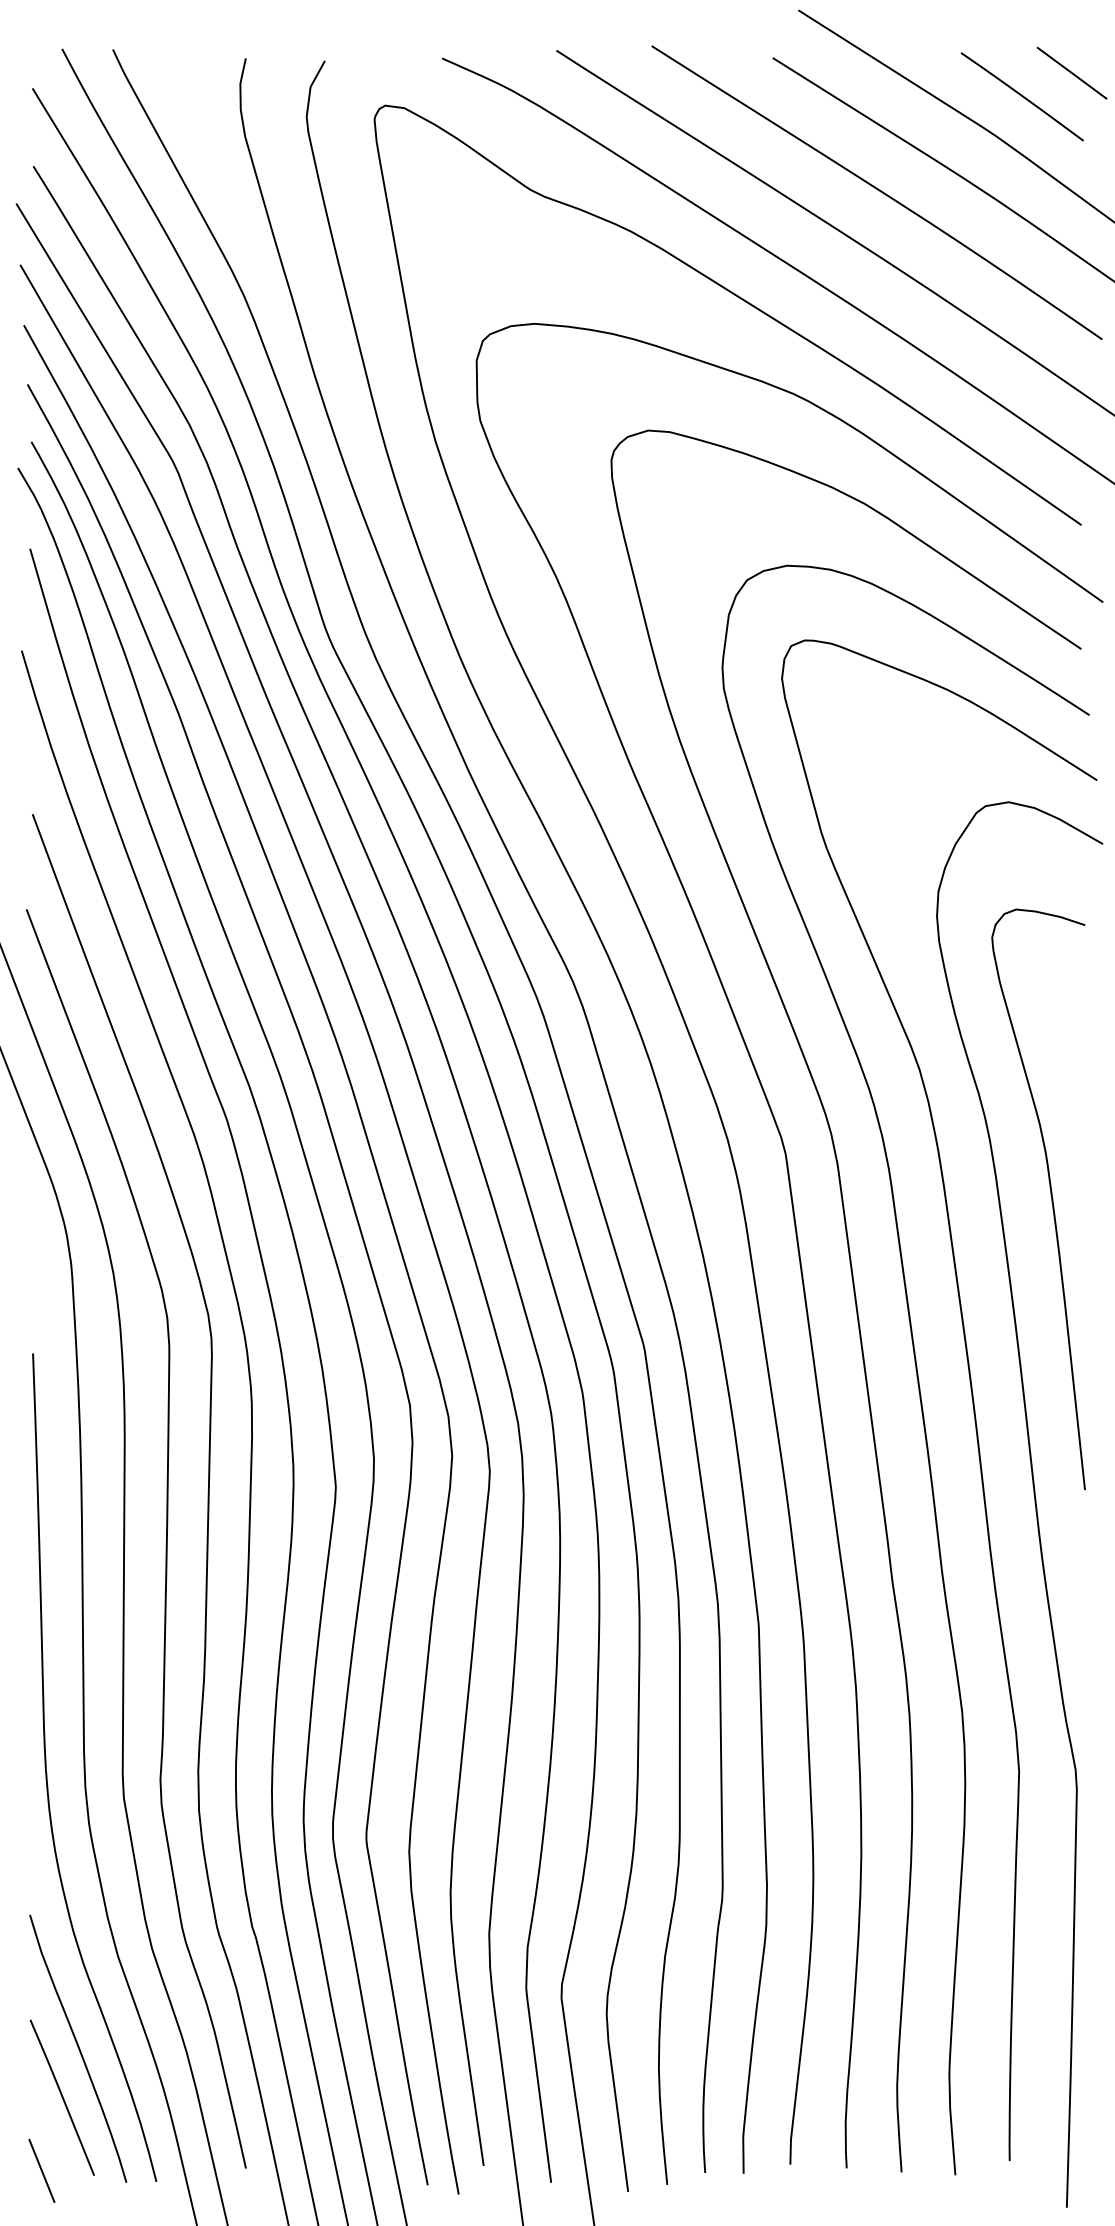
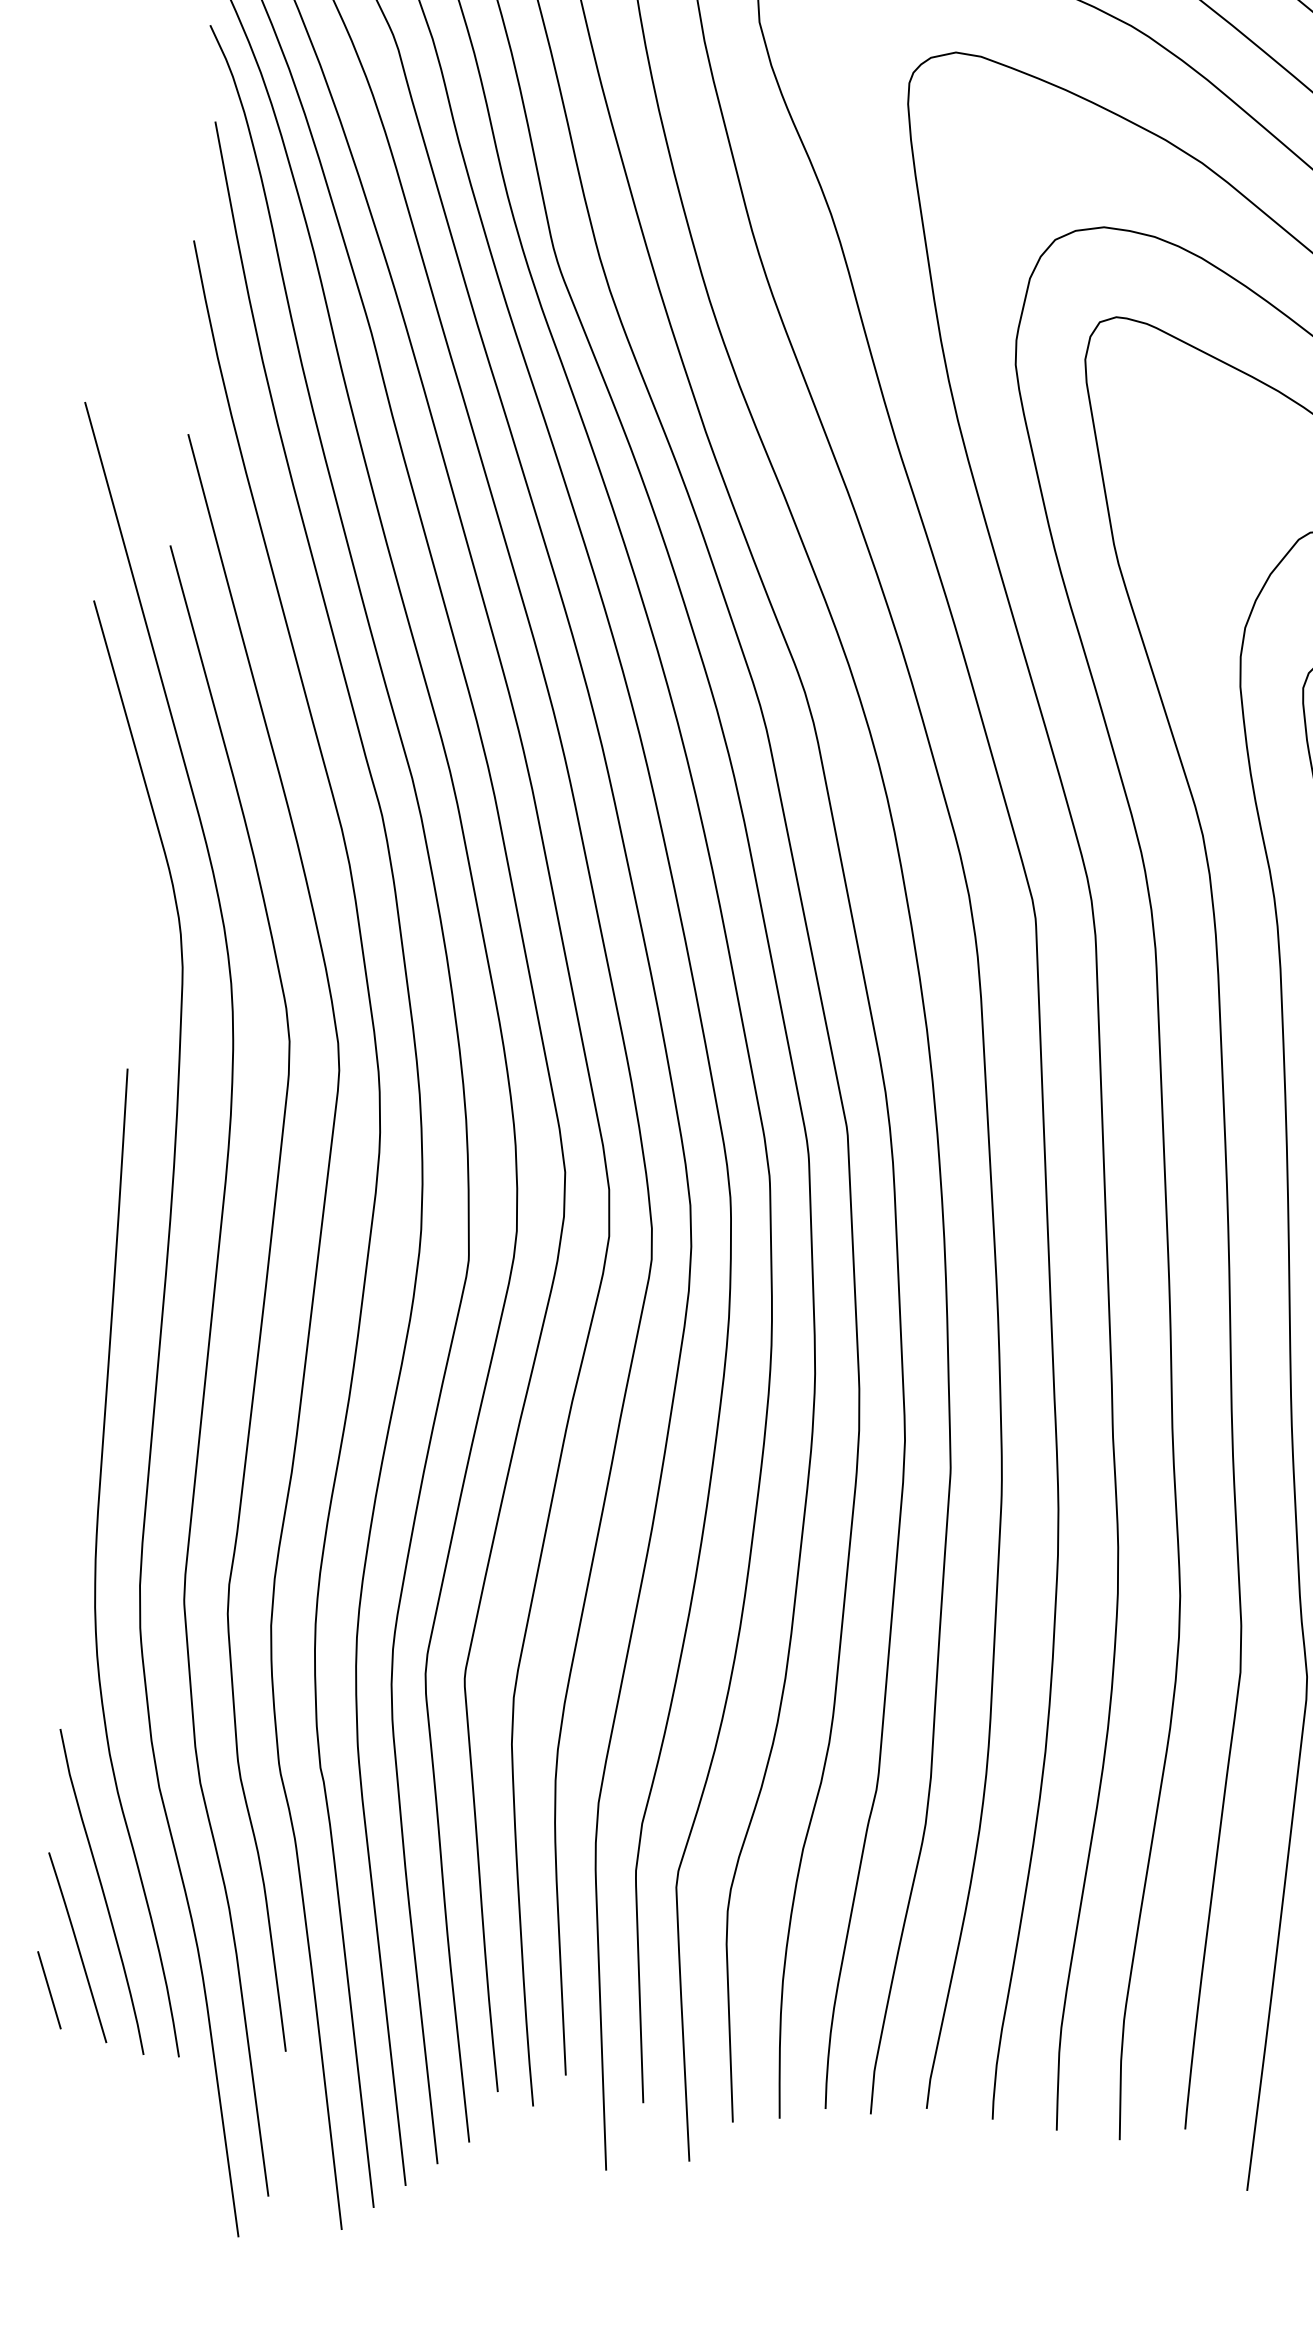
line: (41, 2170) -> (48, 1989), moved

